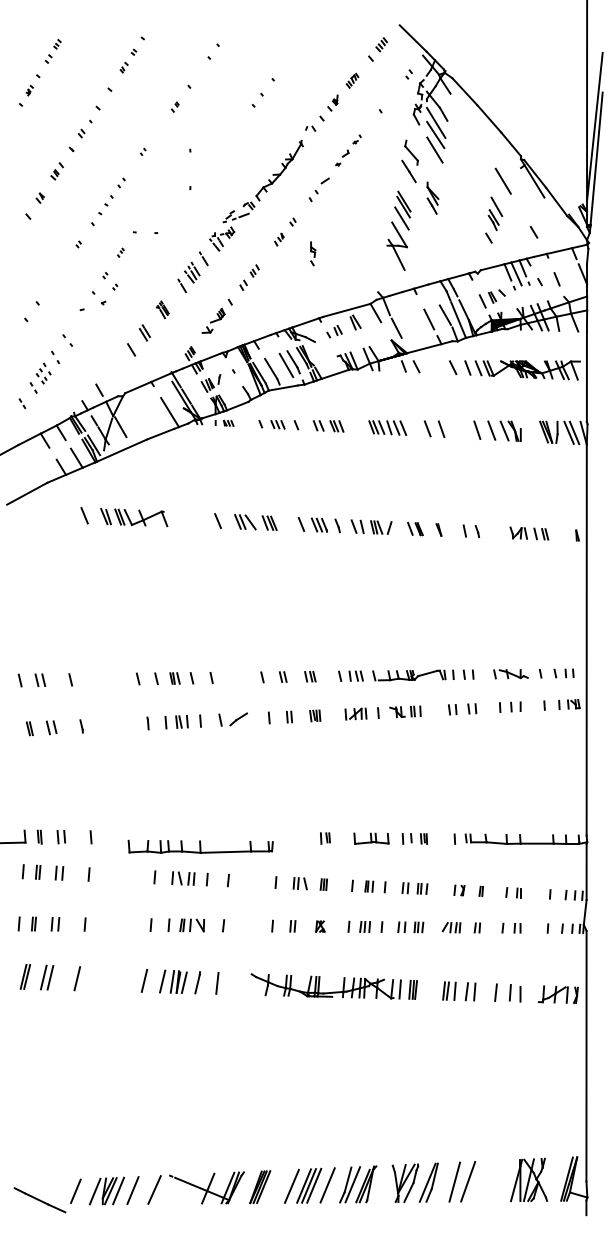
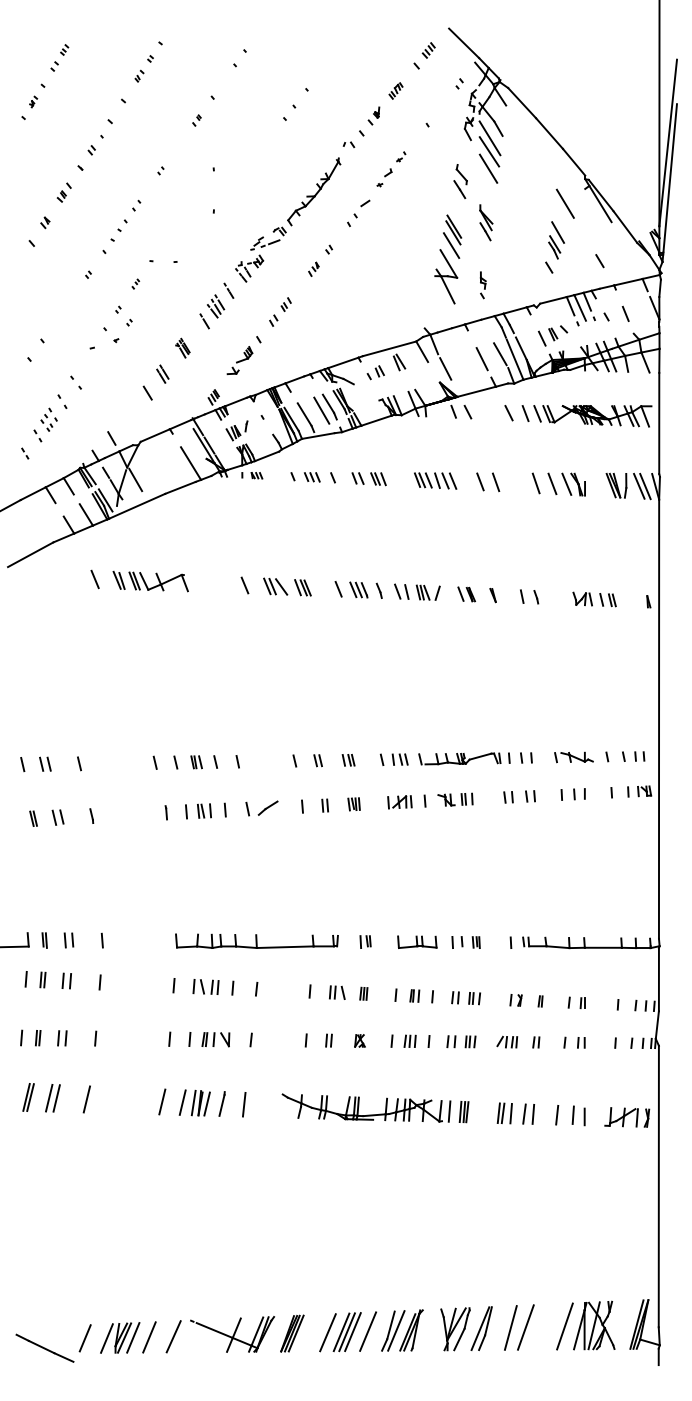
part: (409, 161) -> (460, 181), size x0.71
part: (313, 253) -> (483, 284), moved
part: (200, 846) -> (256, 940), moved
line: (502, 1180) -> (564, 1326), added

